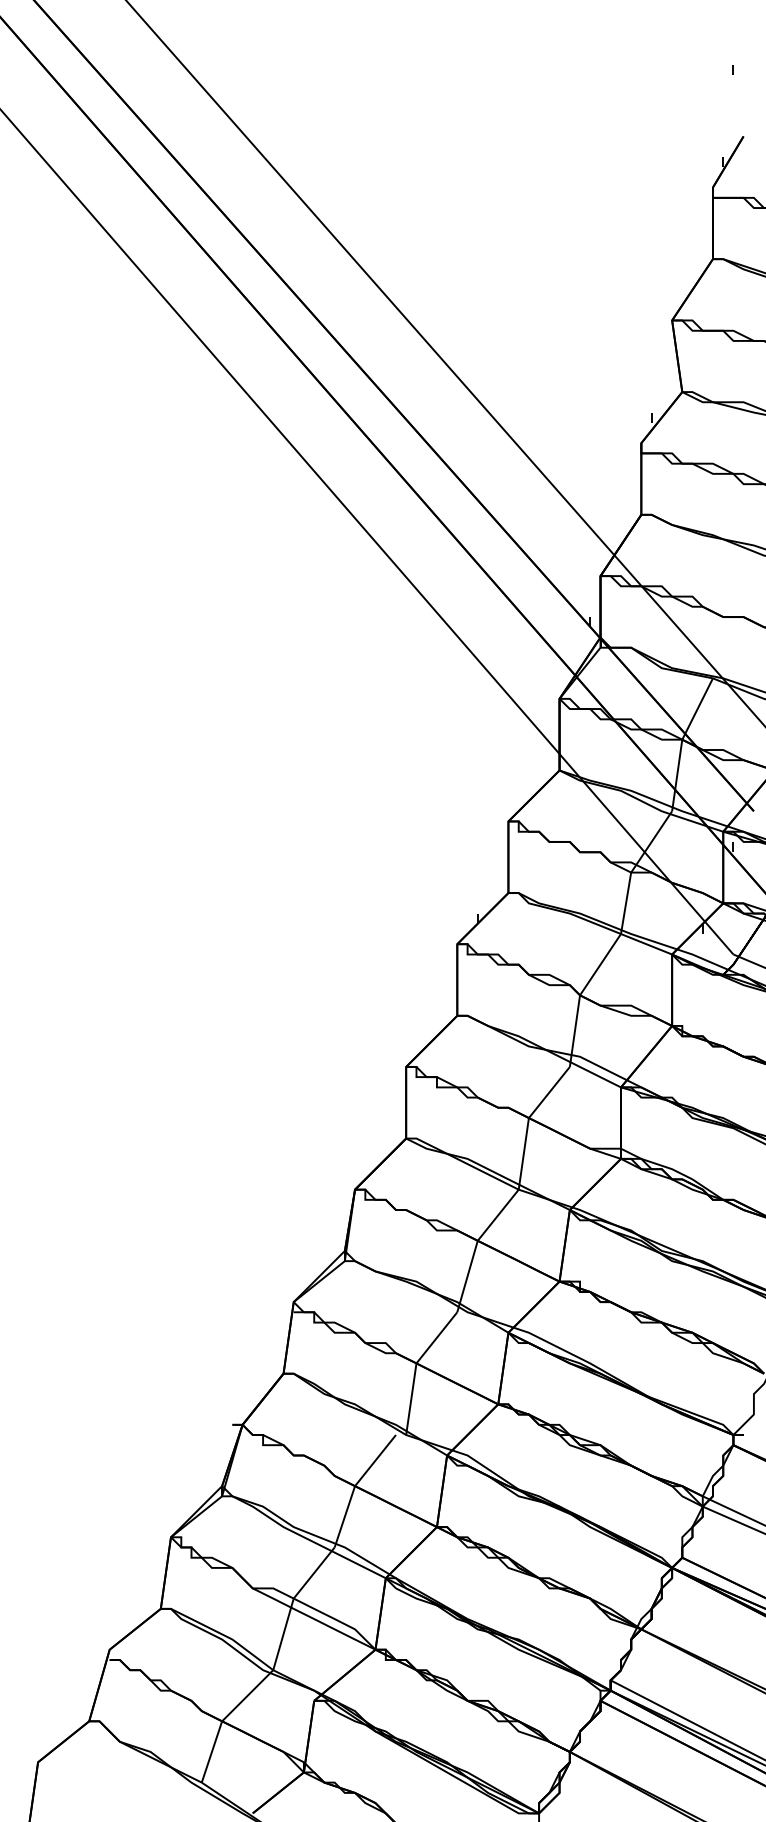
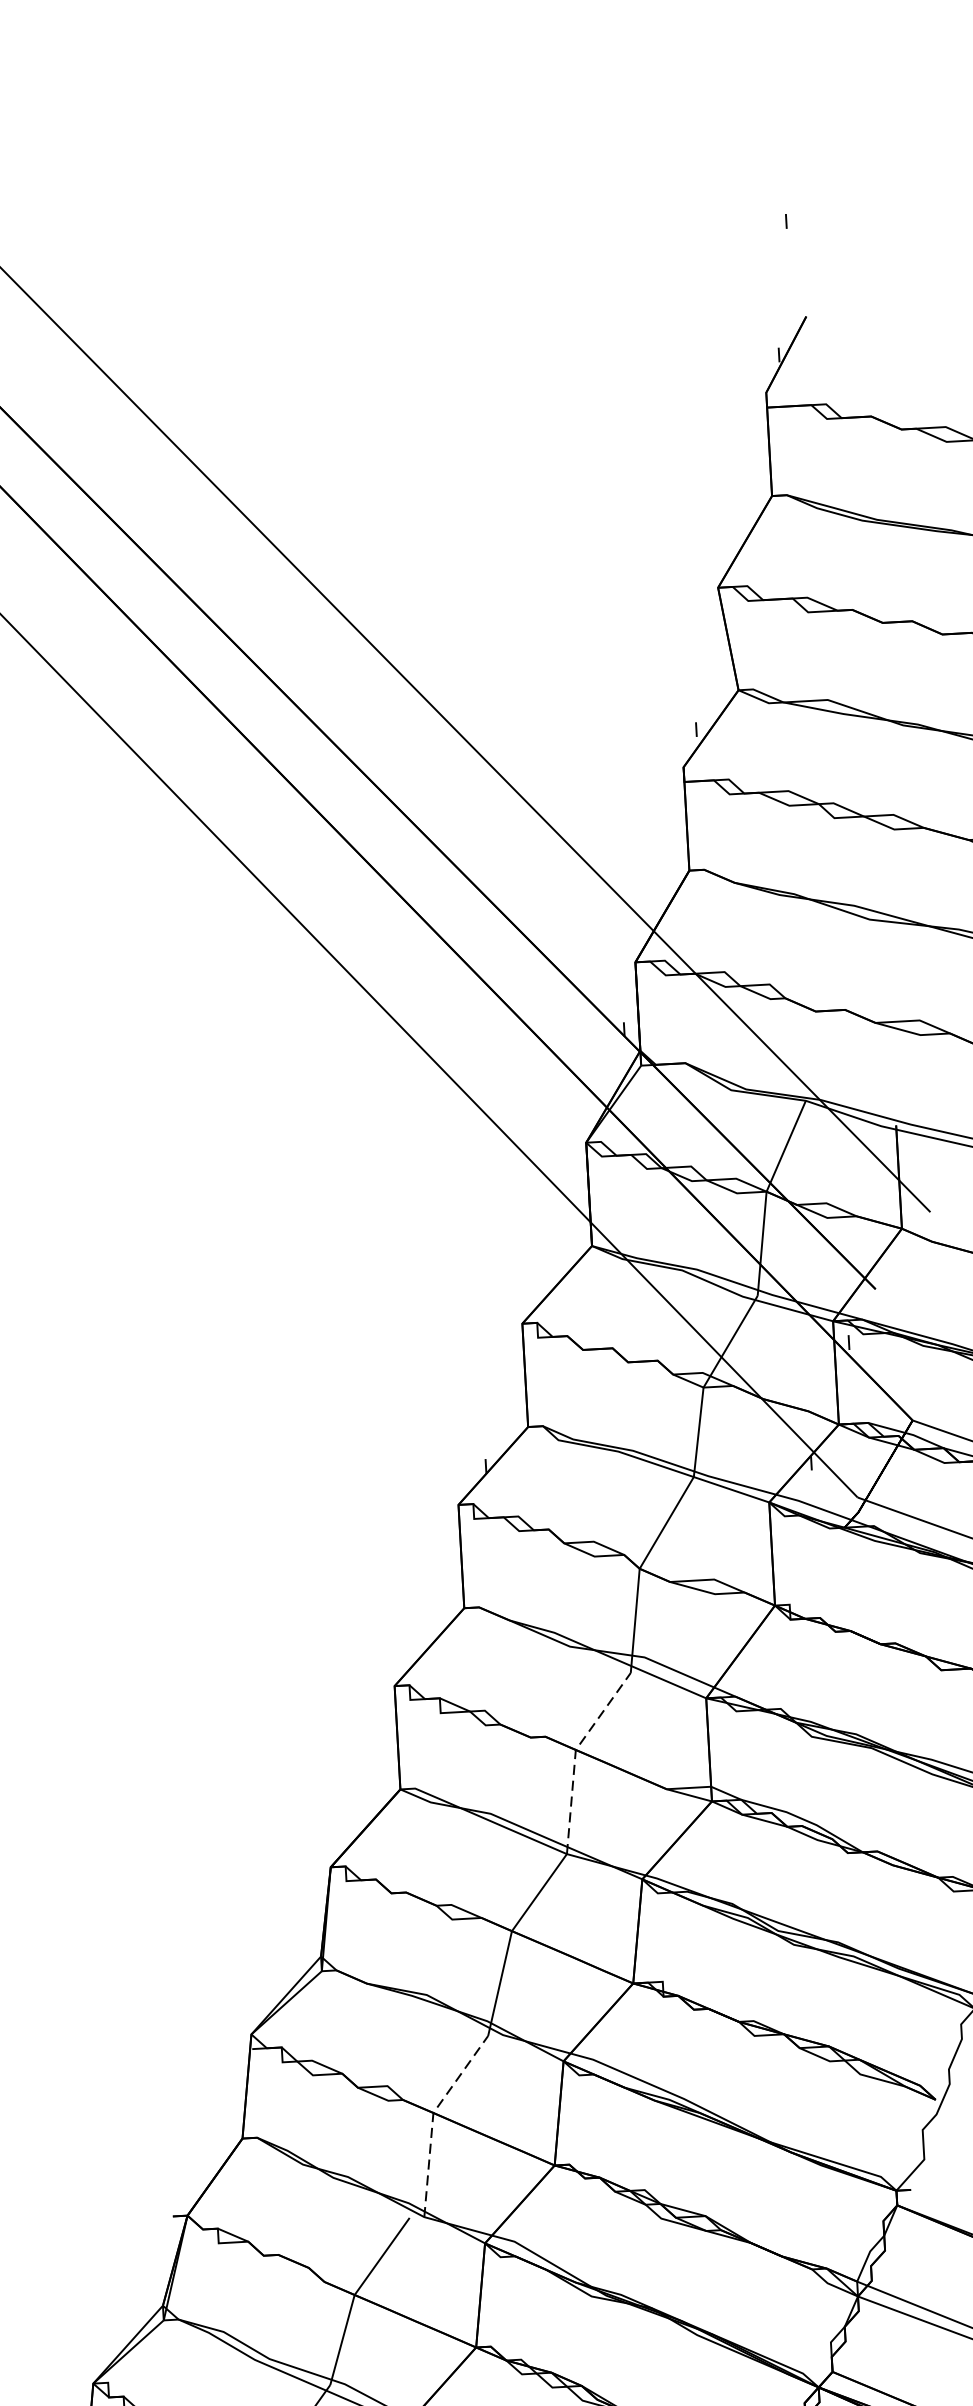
line: (528, 1121) -> (575, 1754), solid -> dashed
line: (416, 1366) -> (433, 2117), solid -> dashed

